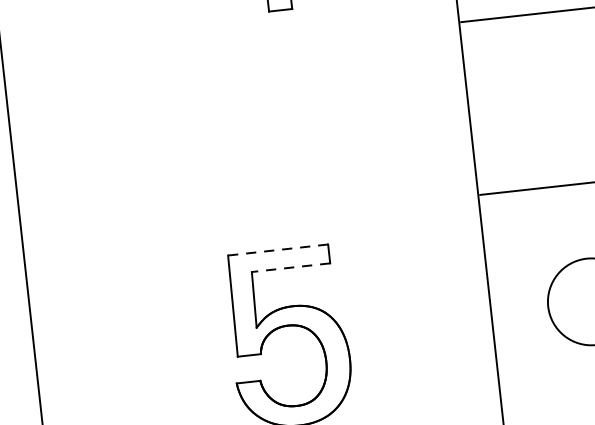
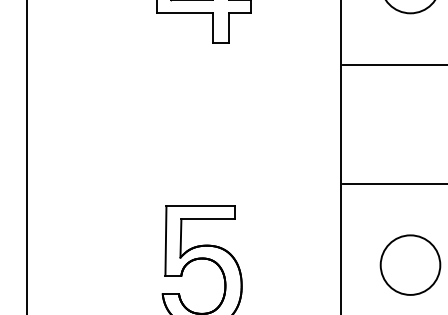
line: (278, 250) -> (201, 206), dashed -> solid
line: (289, 268) -> (207, 219), dashed -> solid

